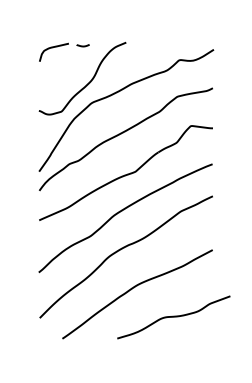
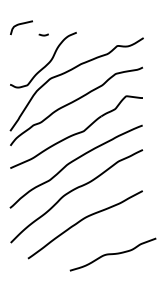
curve: (53, 48) -> (21, 24), moved
curve: (173, 317) -> (112, 254), moved

